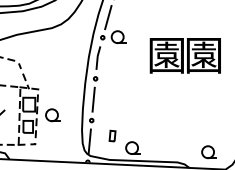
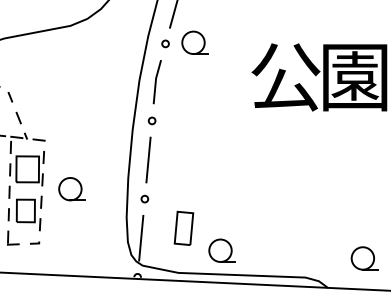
text: (166, 55) -> (284, 77), 園 -> 公
part: (112, 135) -> (183, 227), size x1.67

